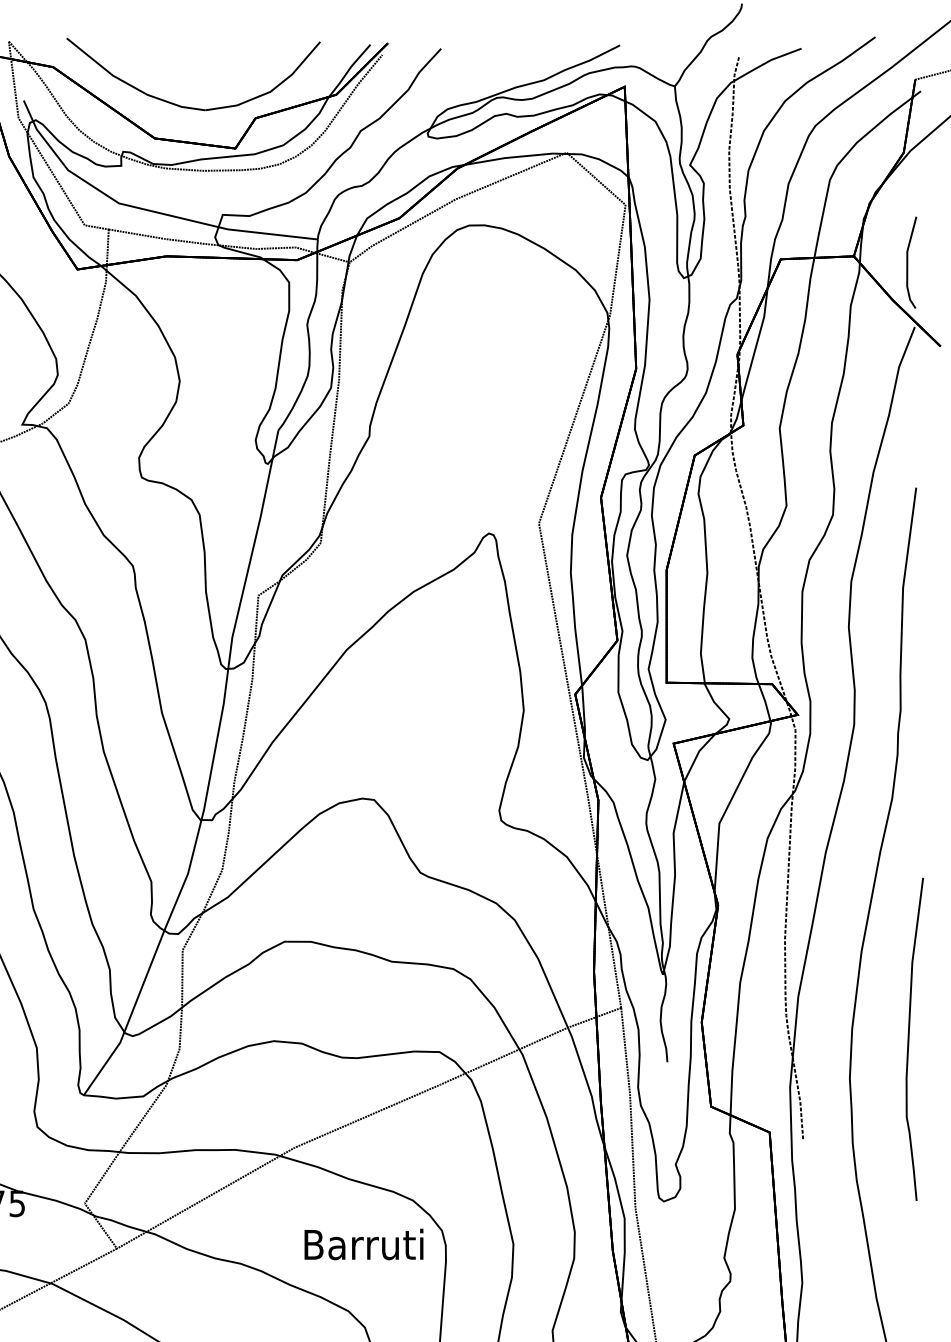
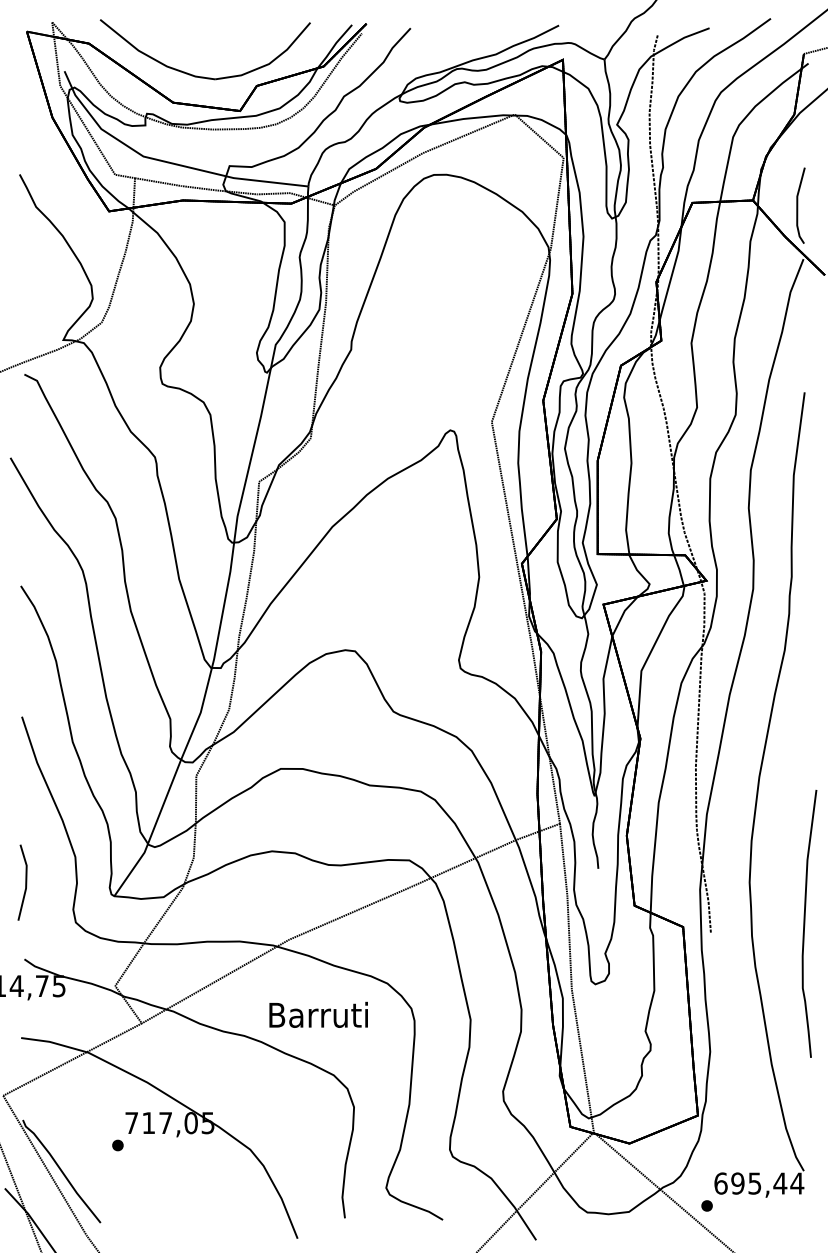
curve: (909, 1038) -> (805, 923), moved
text: (363, 1243) -> (318, 1014), moved

